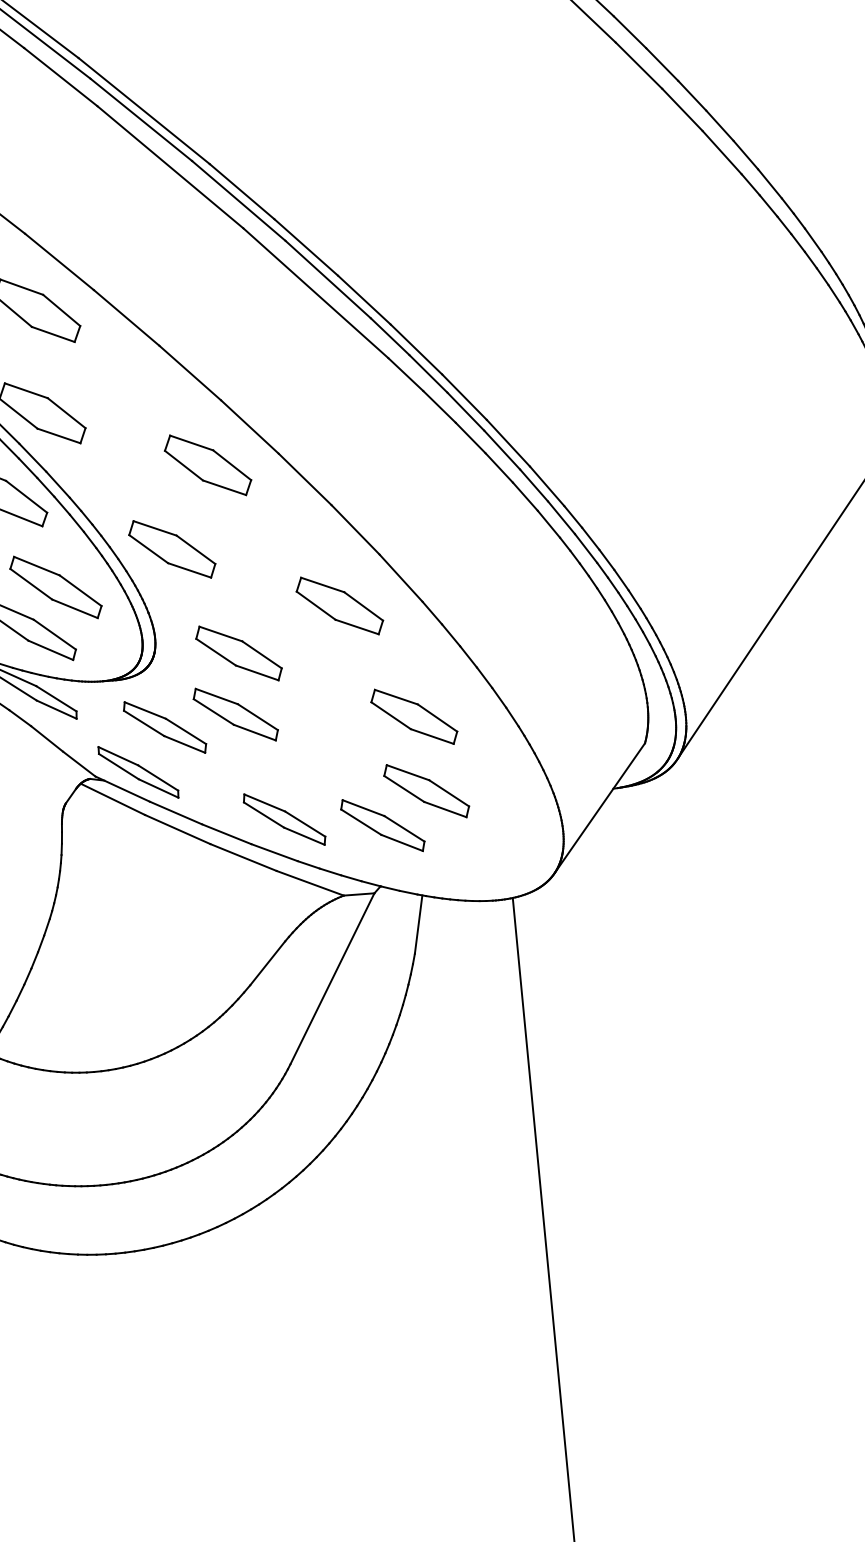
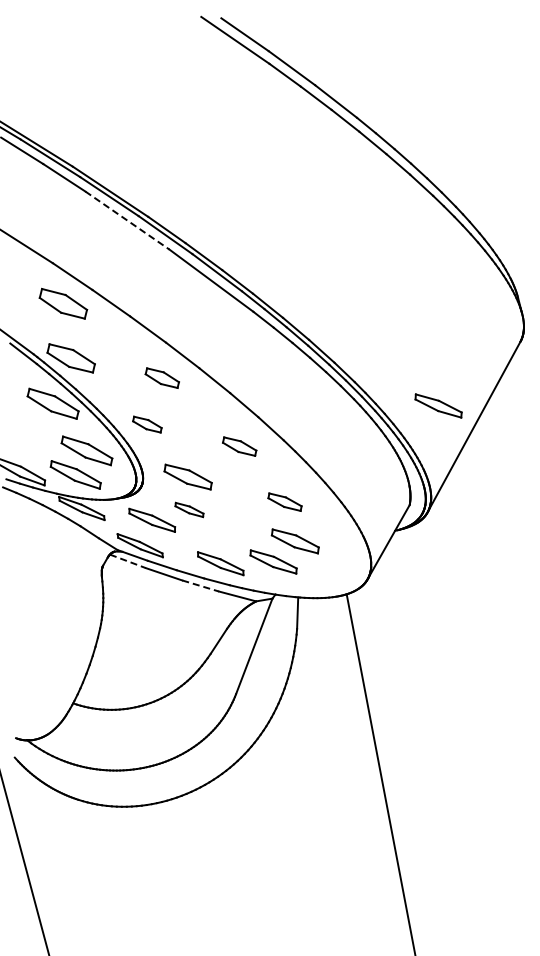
line: (170, 167) -> (127, 220), solid -> dashed
part: (208, 466) -> (162, 378), size x0.7
part: (172, 548) -> (147, 424), size x0.6
part: (715, 563) -> (438, 405), added
part: (339, 605) -> (239, 446), size x0.7
part: (235, 713) -> (189, 509), size x0.6
part: (413, 715) -> (284, 501), size x0.7
line: (113, 799) -> (128, 561), solid -> dashed
line: (244, 858) -> (201, 586), solid -> dashed

